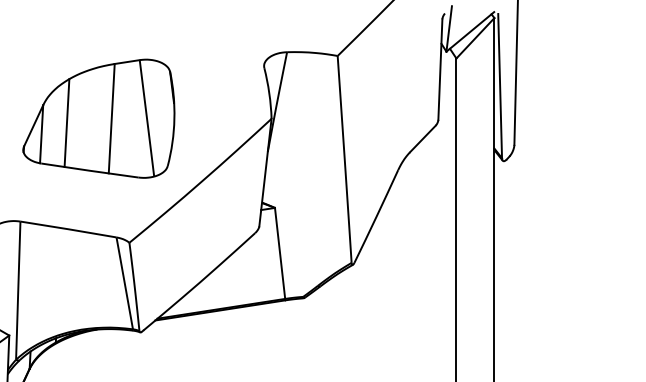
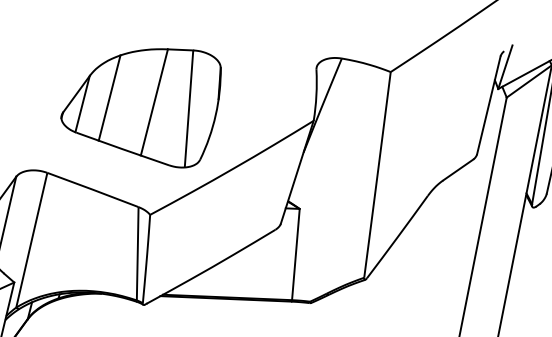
part: (98, 118) -> (141, 99), moved

